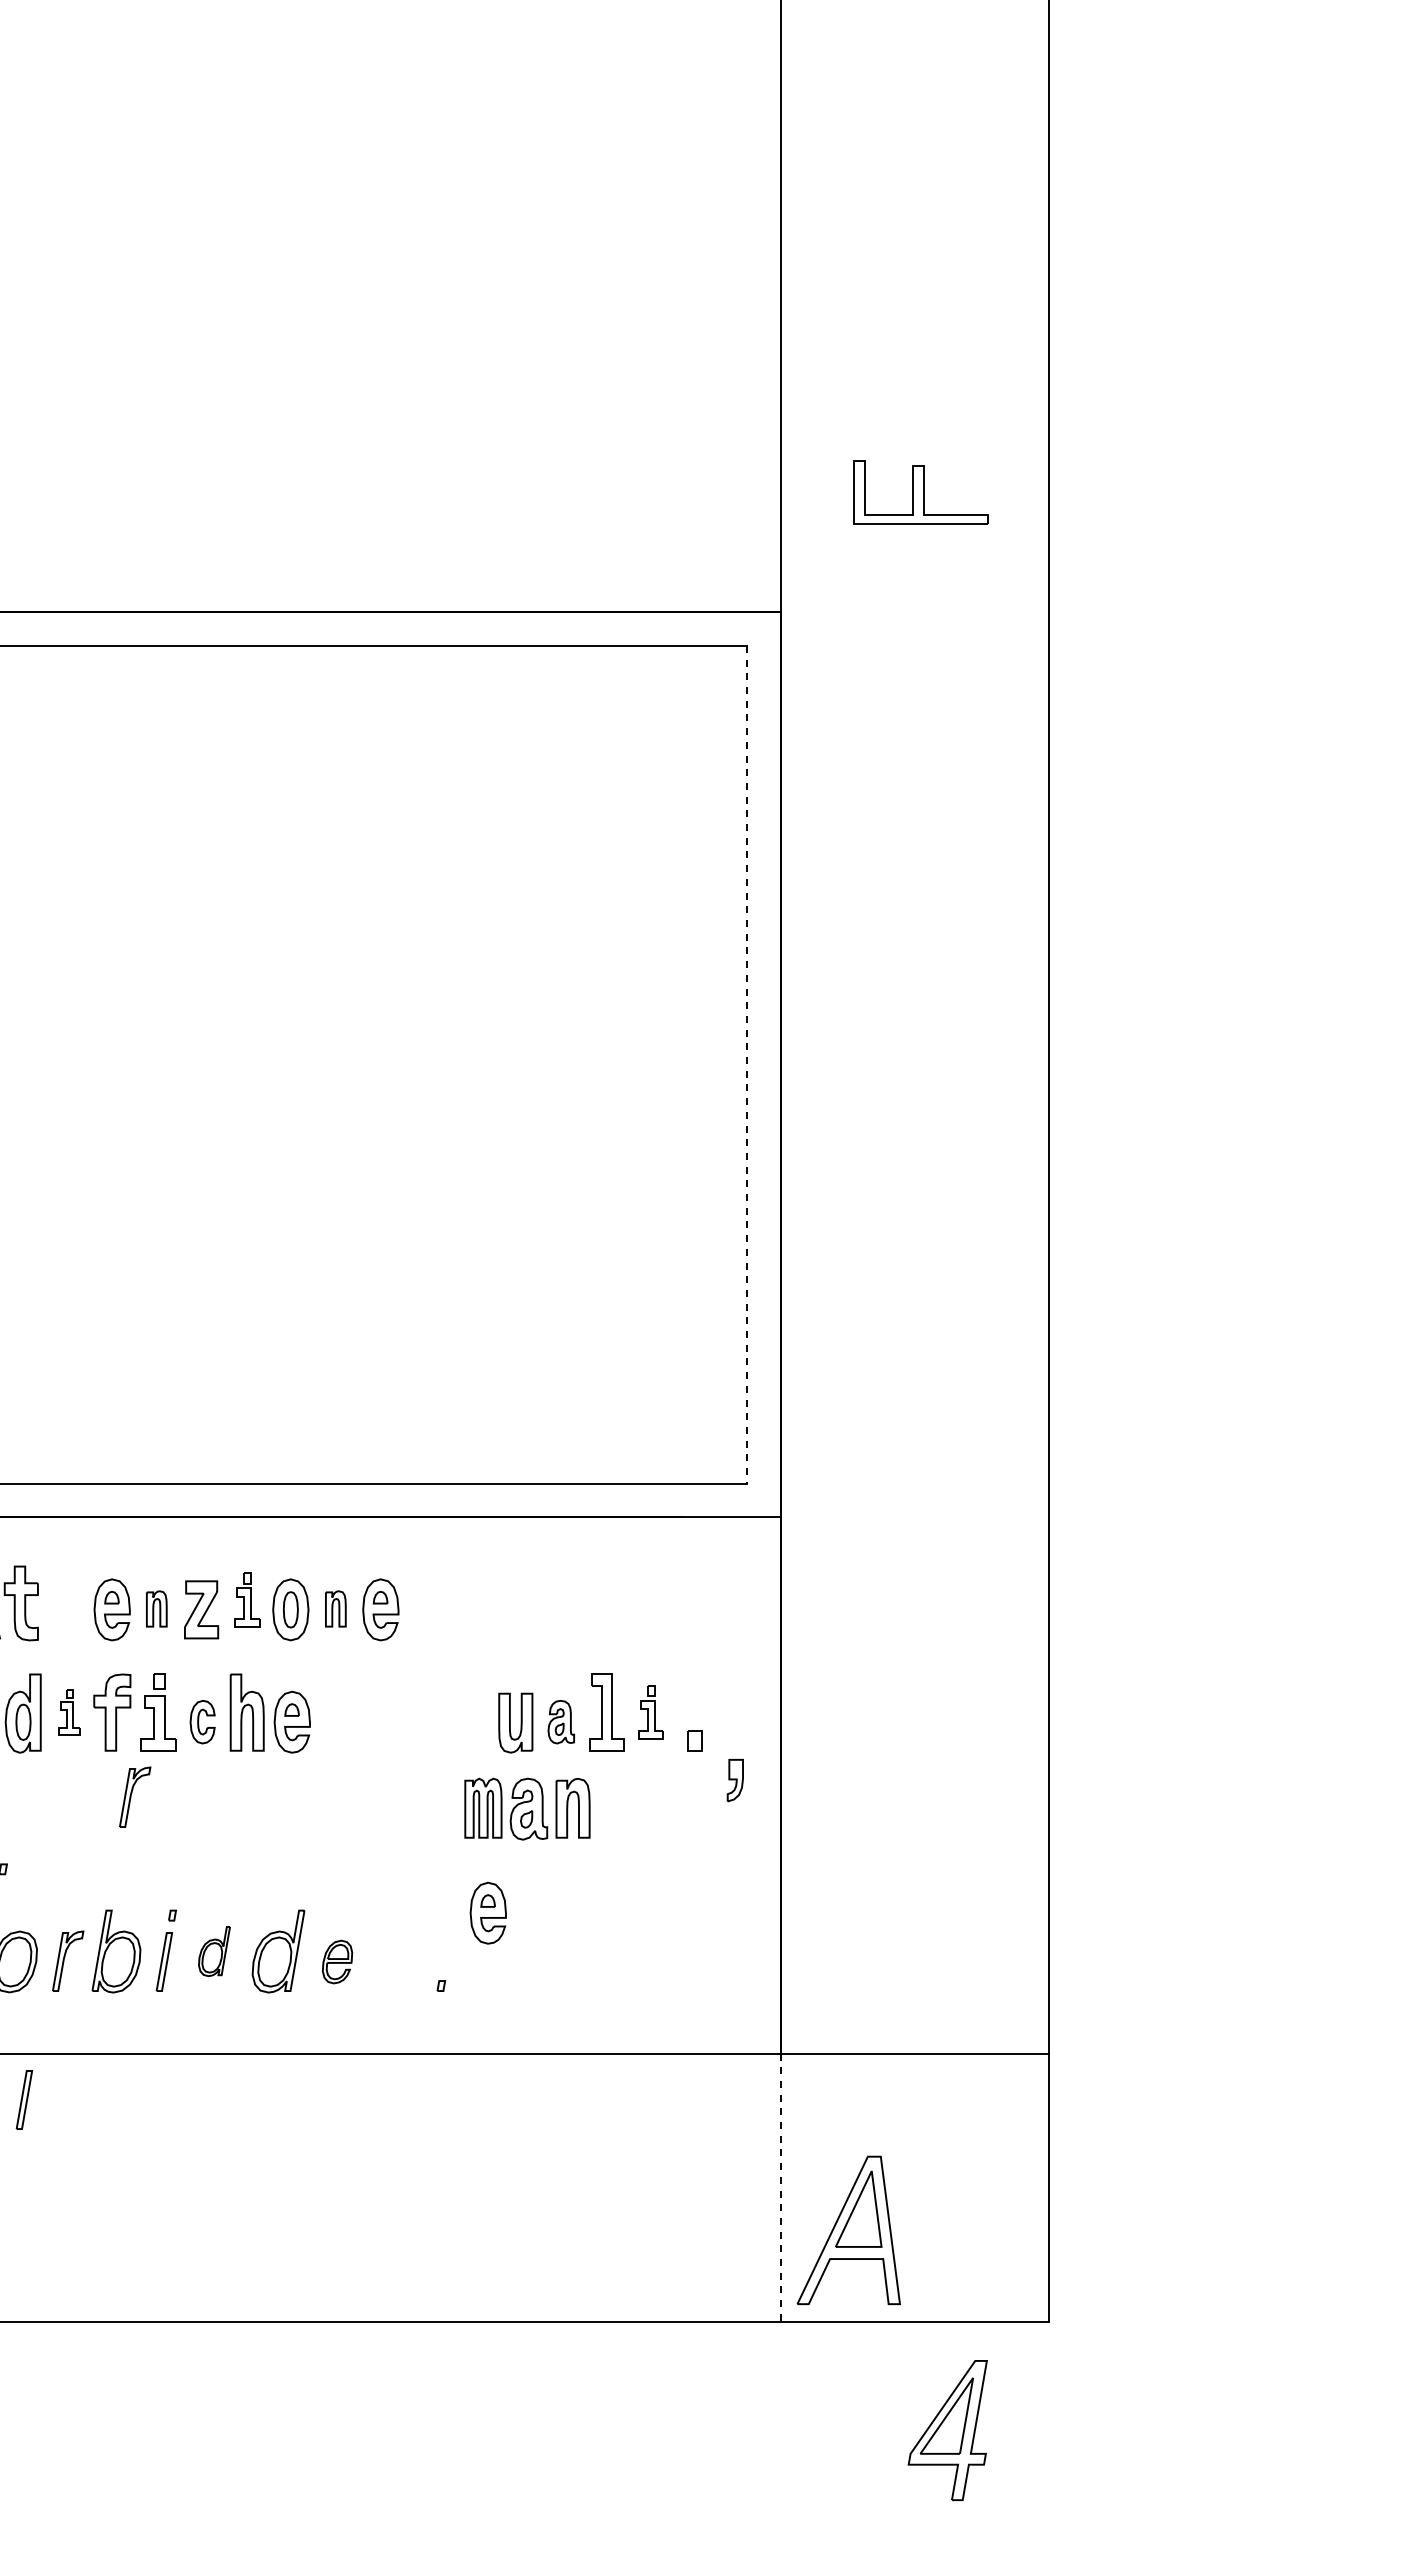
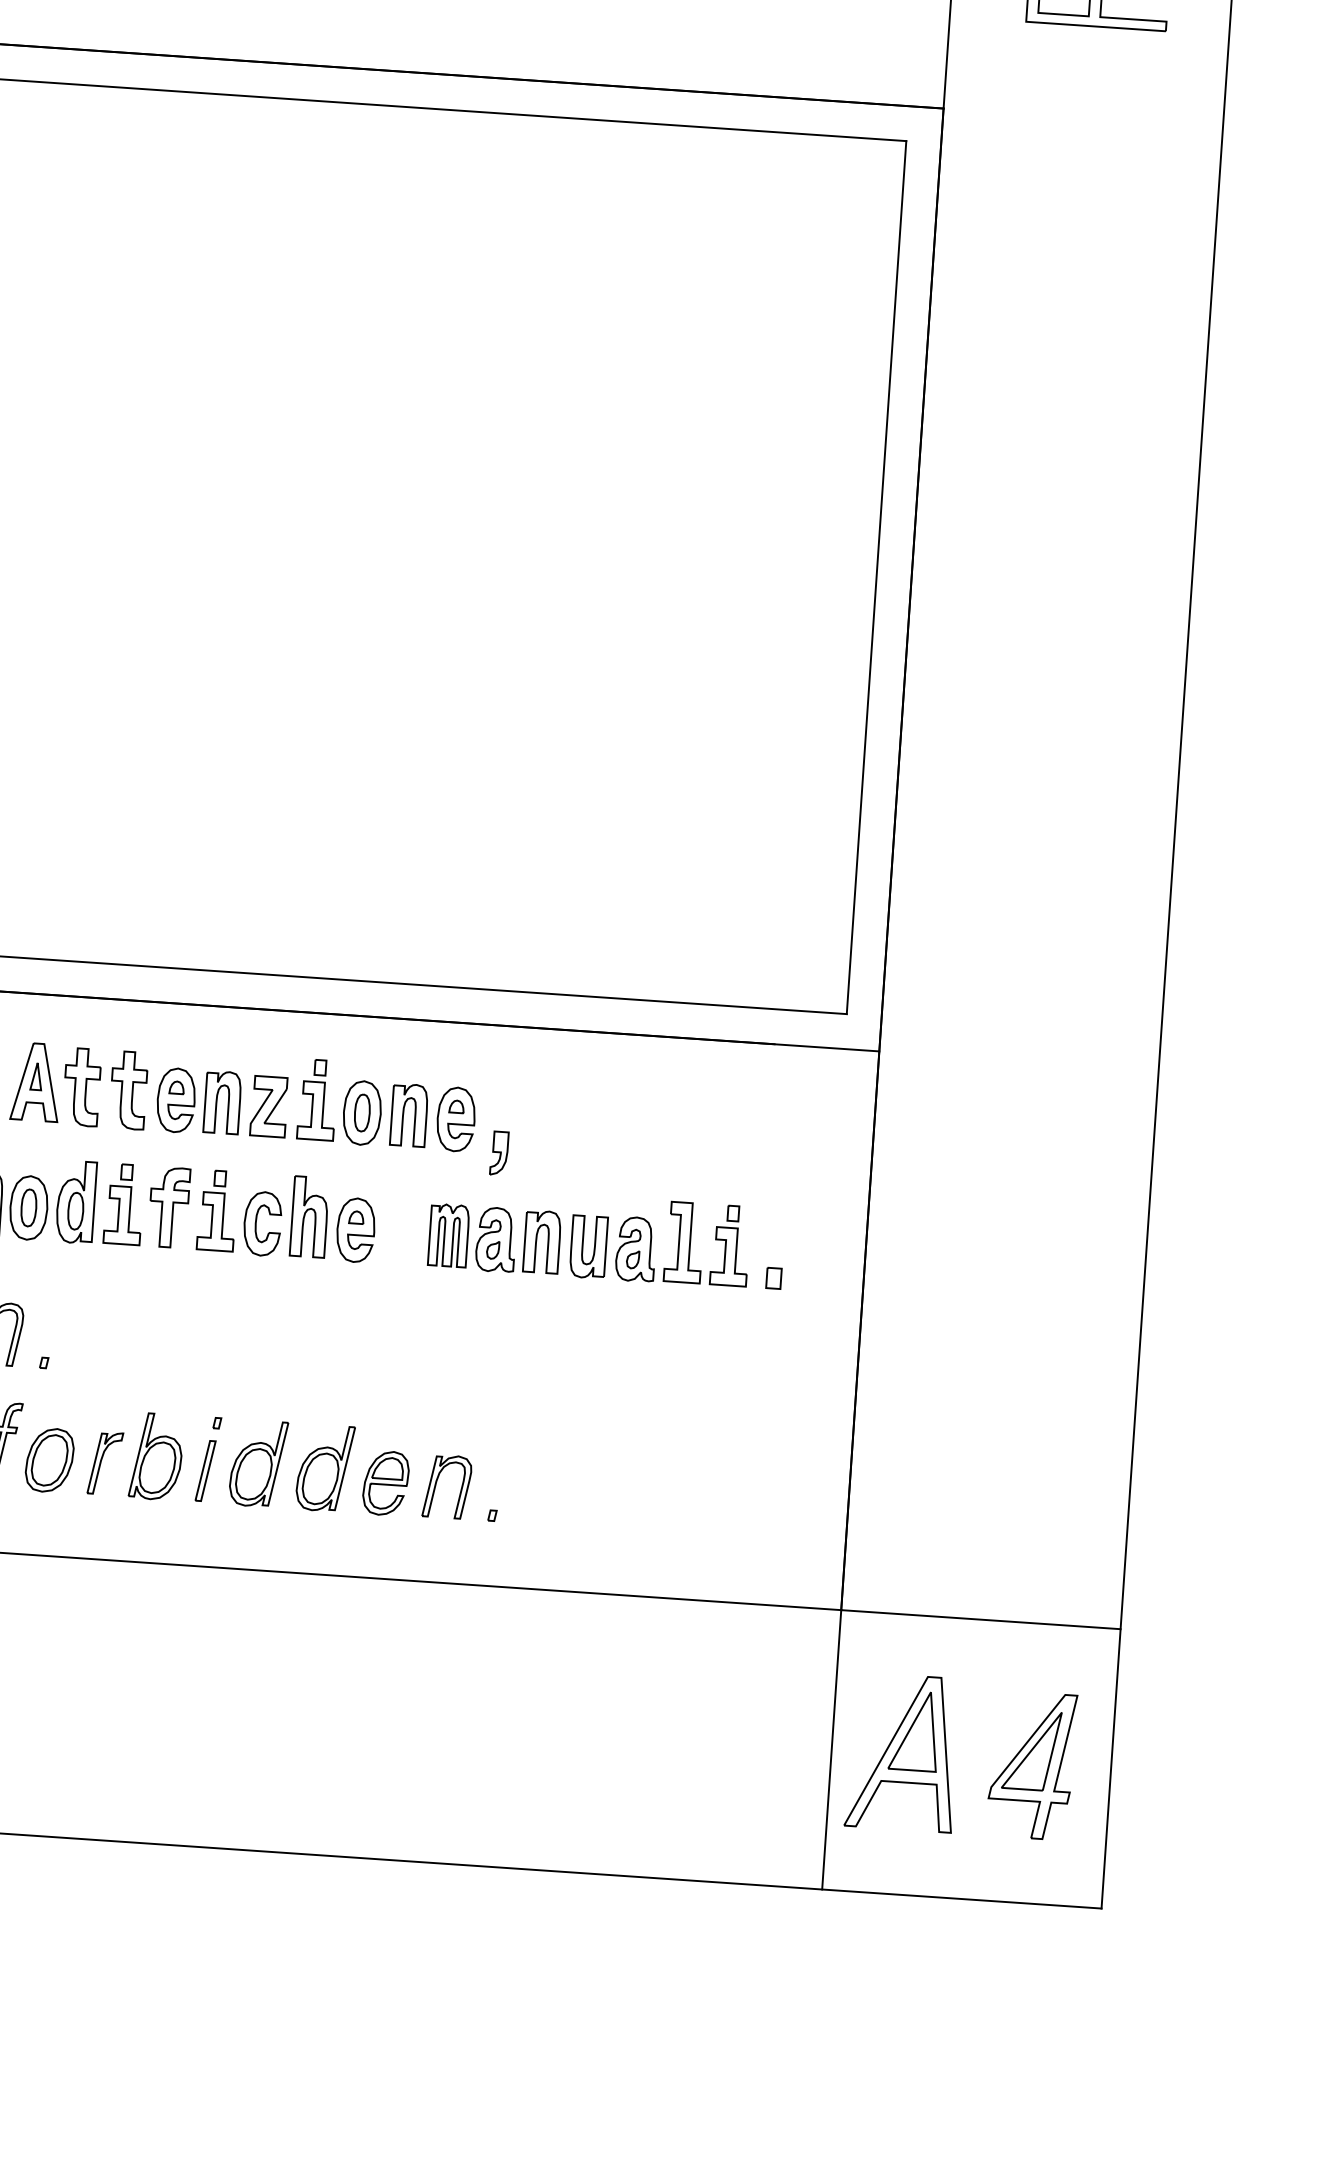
line: (747, 1064) -> (876, 577), dashed -> solid
part: (247, 1599) -> (317, 1099), size x1.43
part: (65, 1603) -> (127, 1090), added
part: (156, 1608) -> (222, 1102), size x1.67
part: (335, 1608) -> (408, 1114), size x1.67
part: (69, 1712) -> (124, 1204), size x1.67
part: (651, 1712) -> (730, 1245), size x1.43
part: (202, 1721) -> (262, 1223), size x1.43
part: (561, 1721) -> (636, 1248), size x1.43
part: (734, 1780) -> (498, 1153), moved
part: (135, 1796) -> (187, 1296), removed
part: (527, 1808) -> (494, 1238), moved
part: (487, 1912) -> (545, 1442), removed
part: (214, 1951) -> (258, 1463), size x1.67
part: (386, 1958) -> (437, 1483), added
part: (337, 1961) -> (385, 1482), size x1.43
part: (24, 2099) -> (50, 1604), removed
line: (780, 2188) -> (831, 1750), dashed -> solid
part: (848, 2230) -> (902, 1752), moved
part: (947, 2430) -> (1031, 1765), moved

